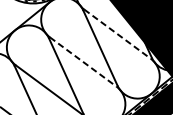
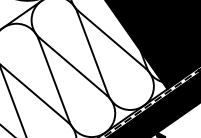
line: (118, 34) -> (112, 40), dashed -> solid
line: (83, 62) -> (73, 67), dashed -> solid

